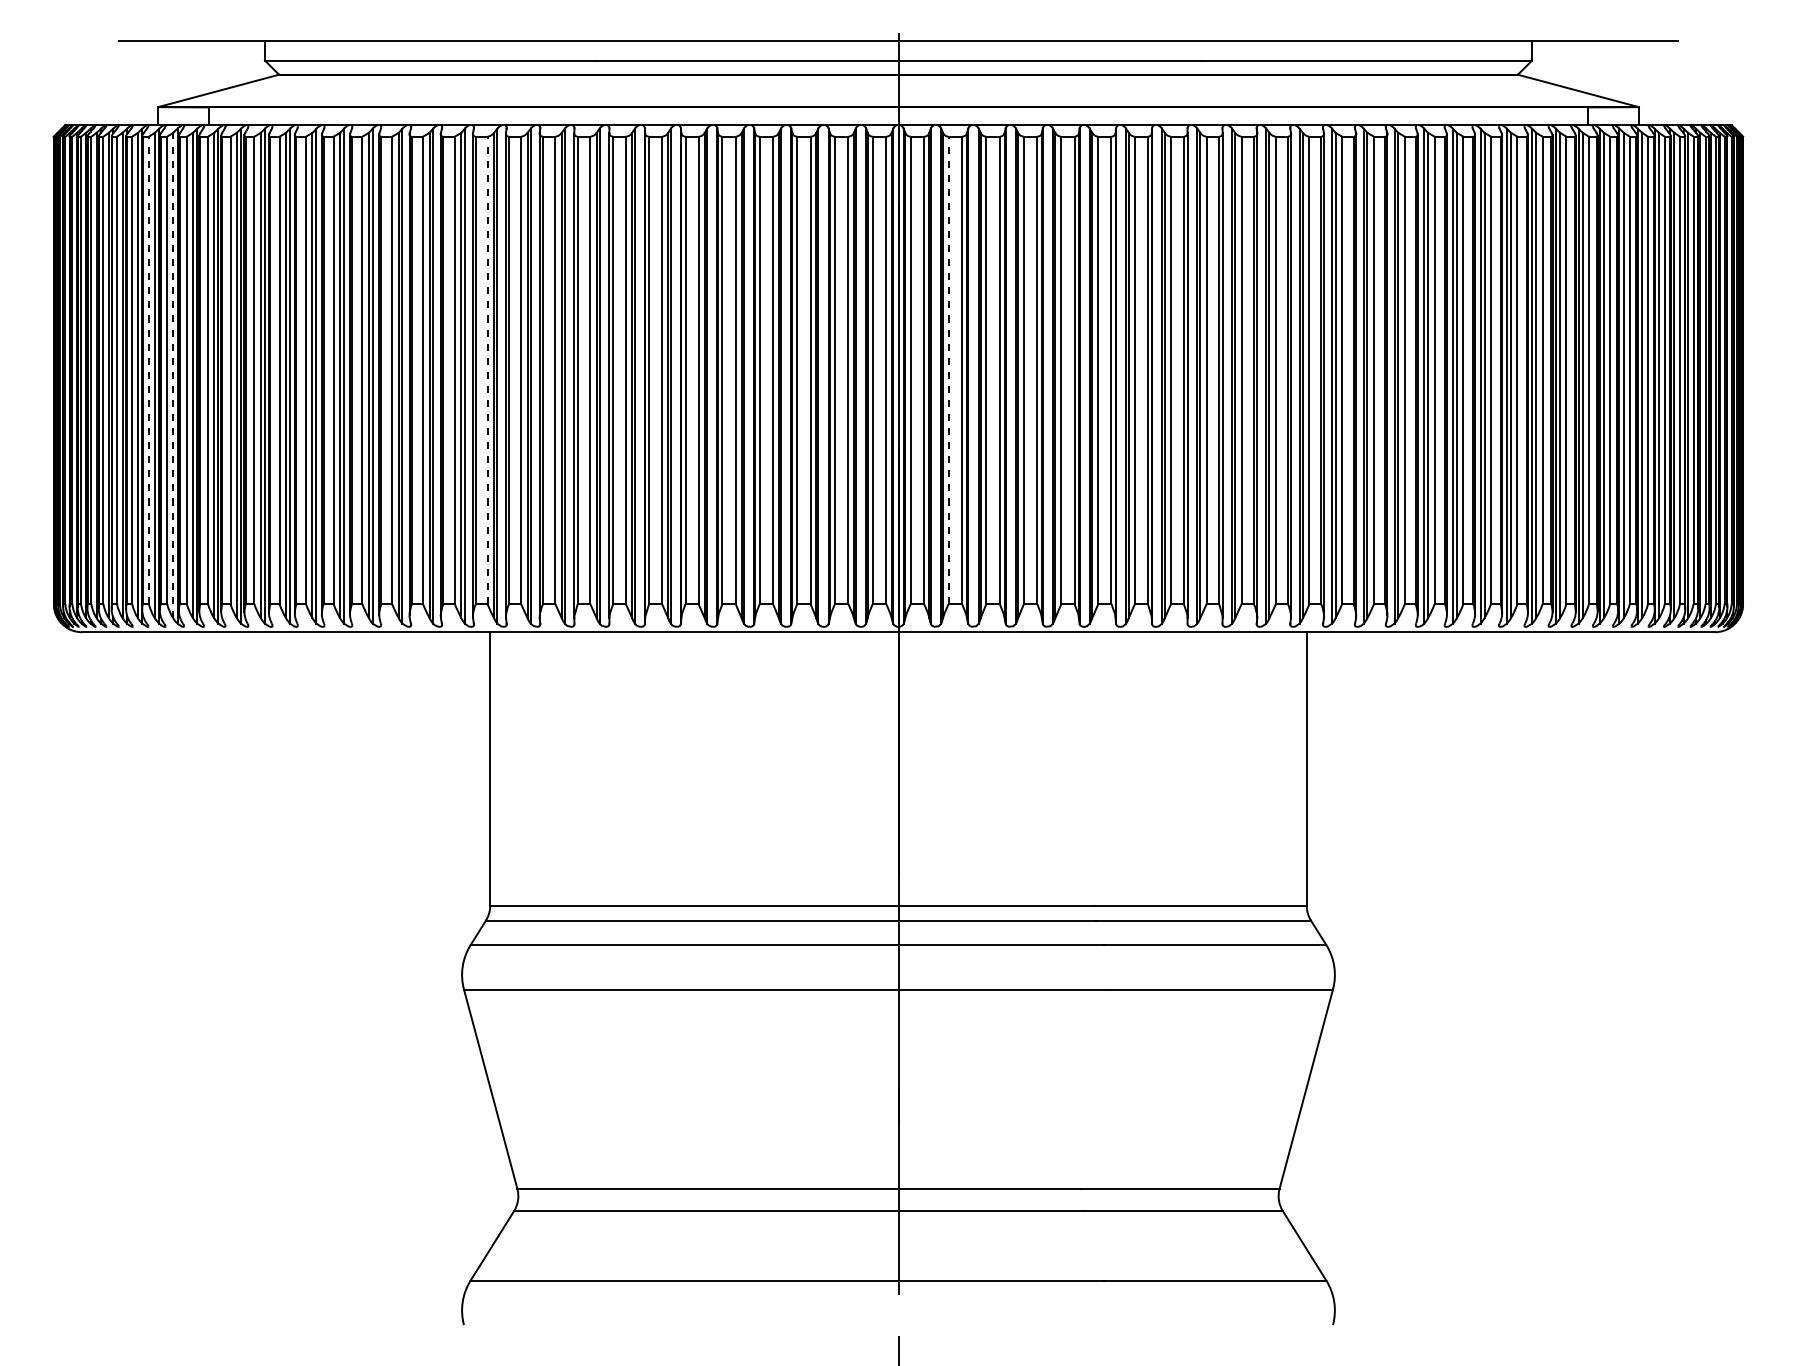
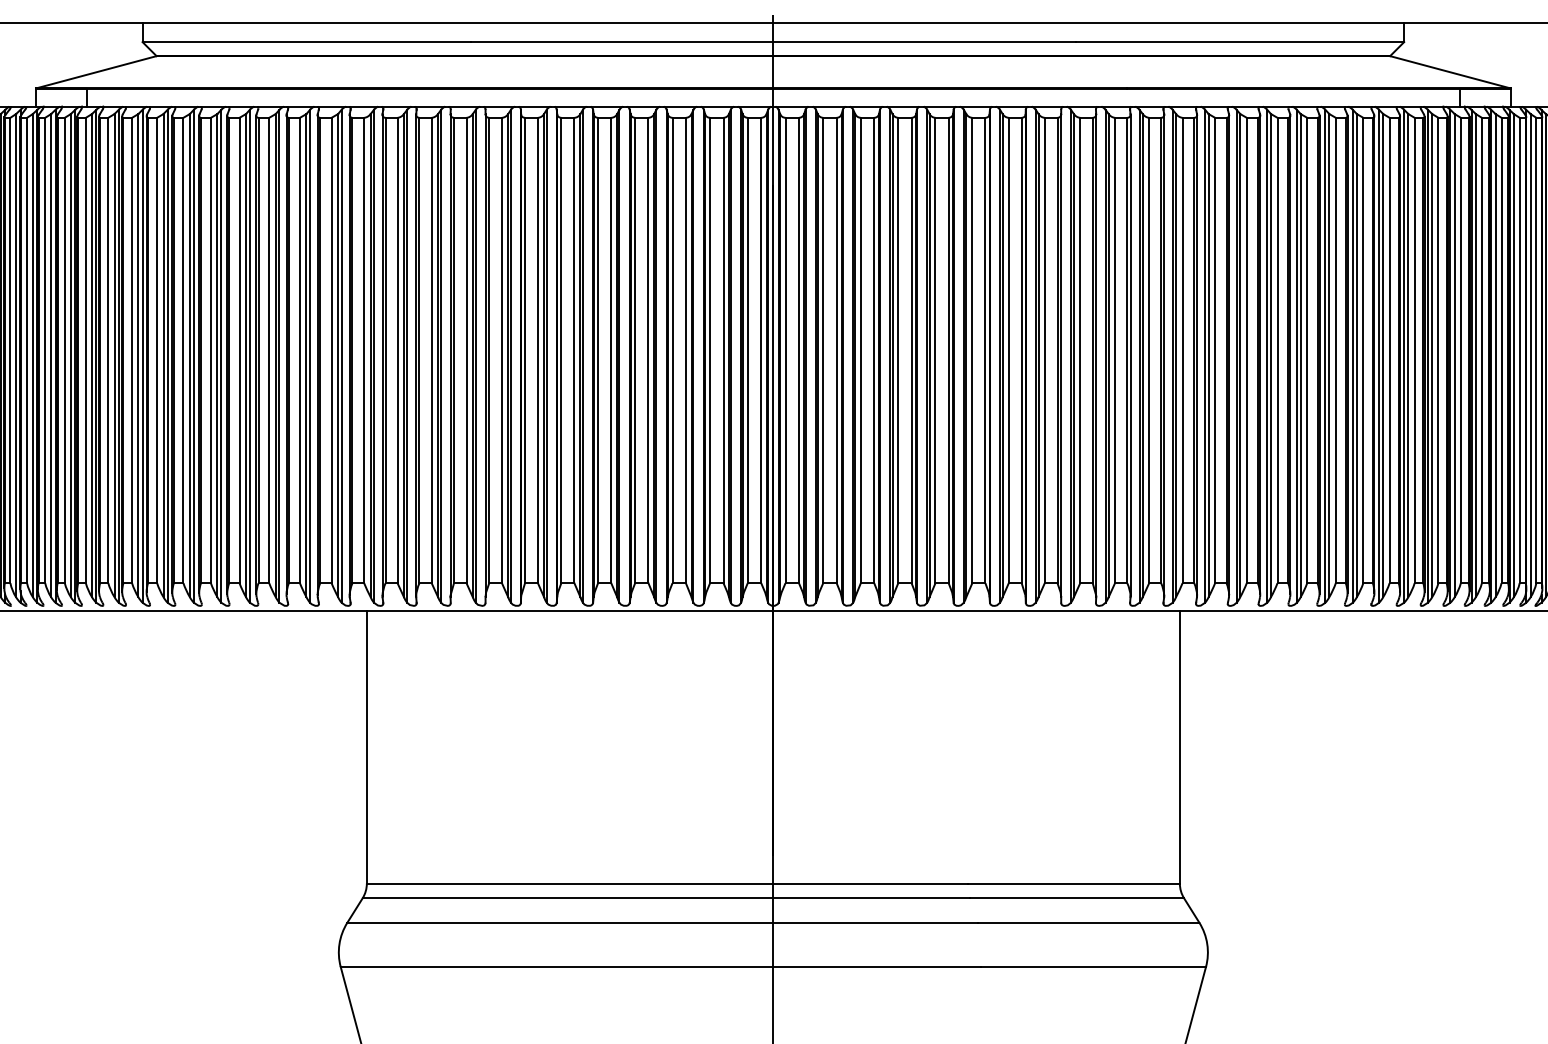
line: (148, 370) -> (26, 350), dashed -> solid
line: (487, 370) -> (364, 350), dashed -> solid
line: (948, 370) -> (823, 350), dashed -> solid
line: (173, 375) -> (51, 355), dashed -> solid

